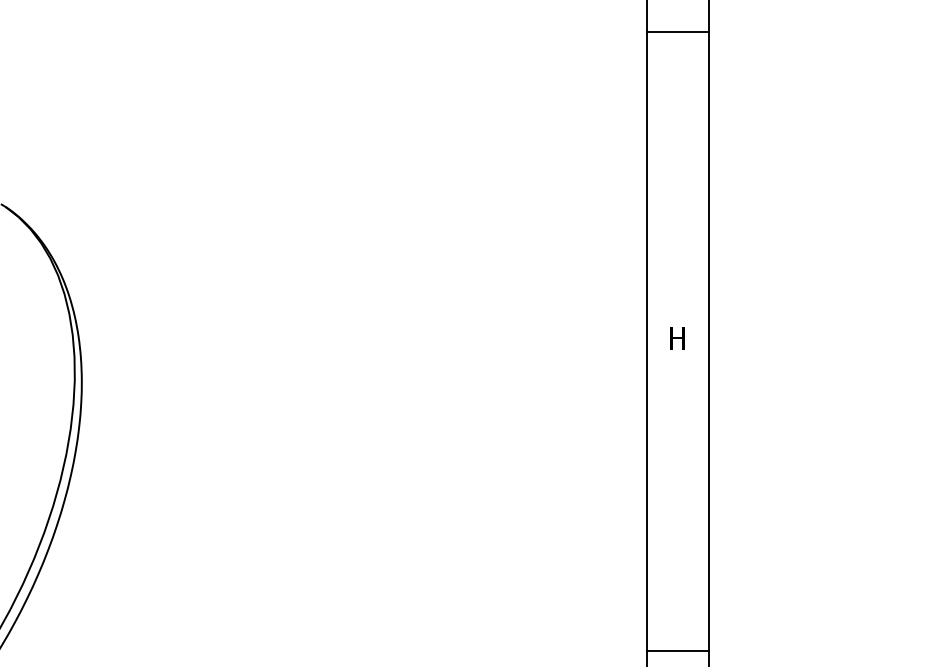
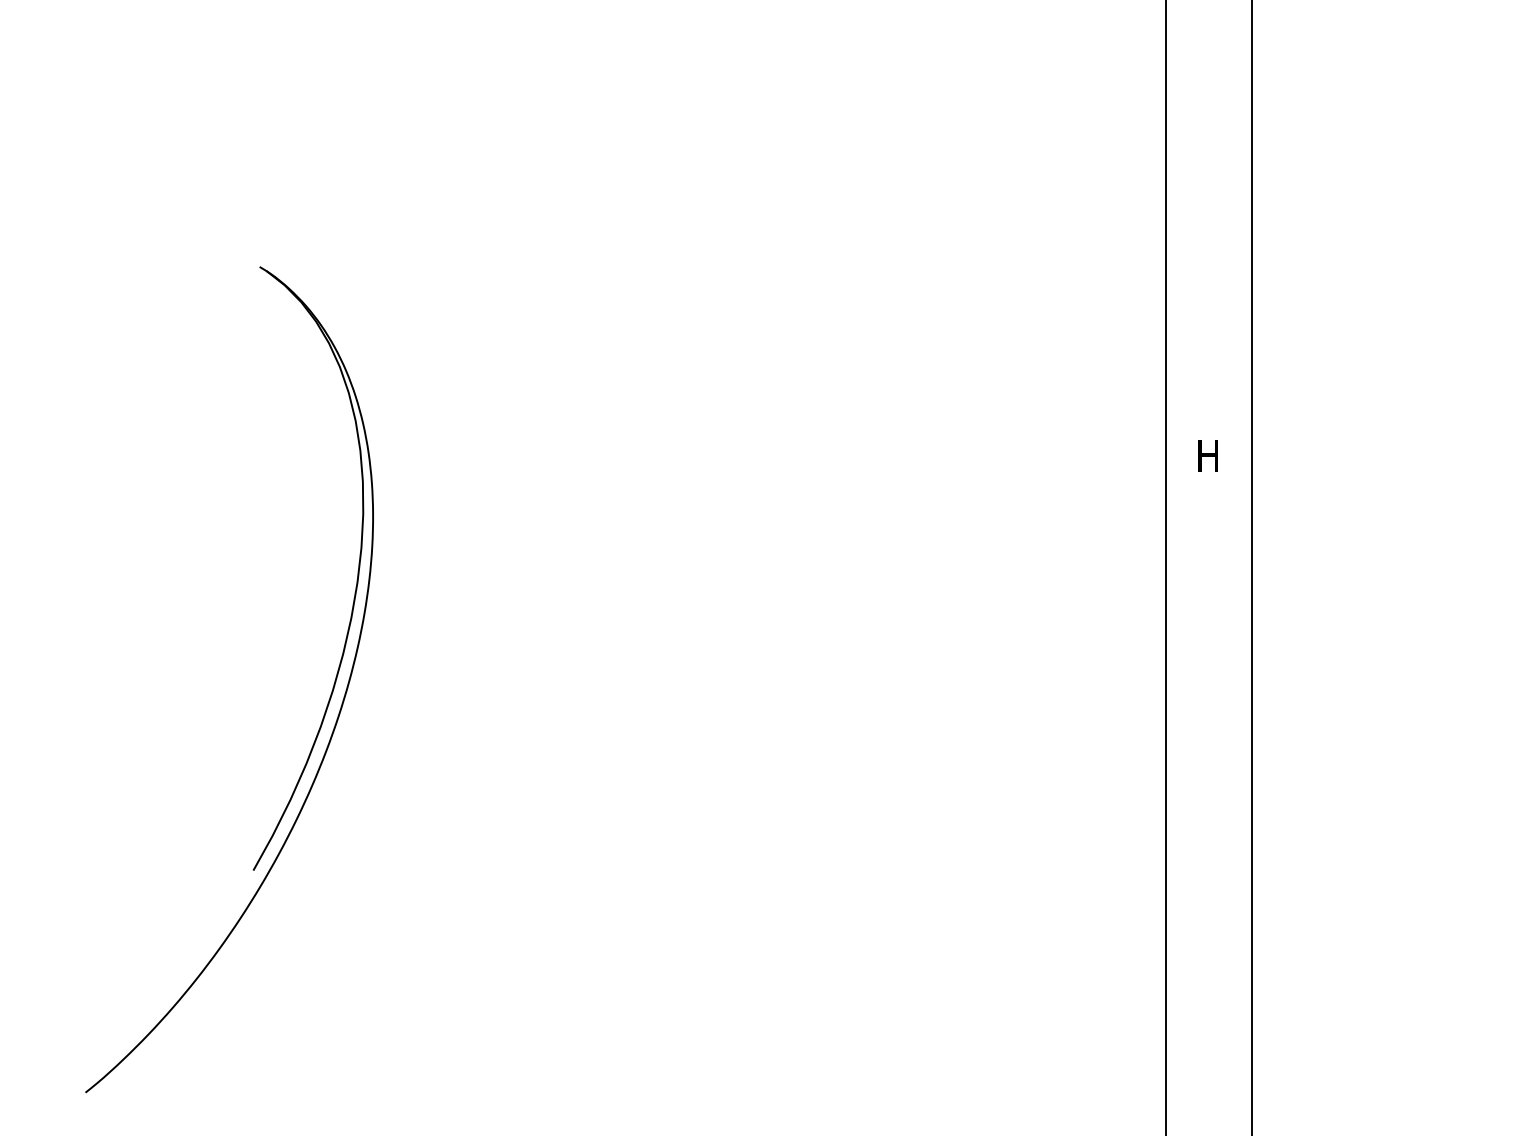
line: (677, 32) -> (1208, 26), removed
line: (677, 651) -> (1208, 893), removed

